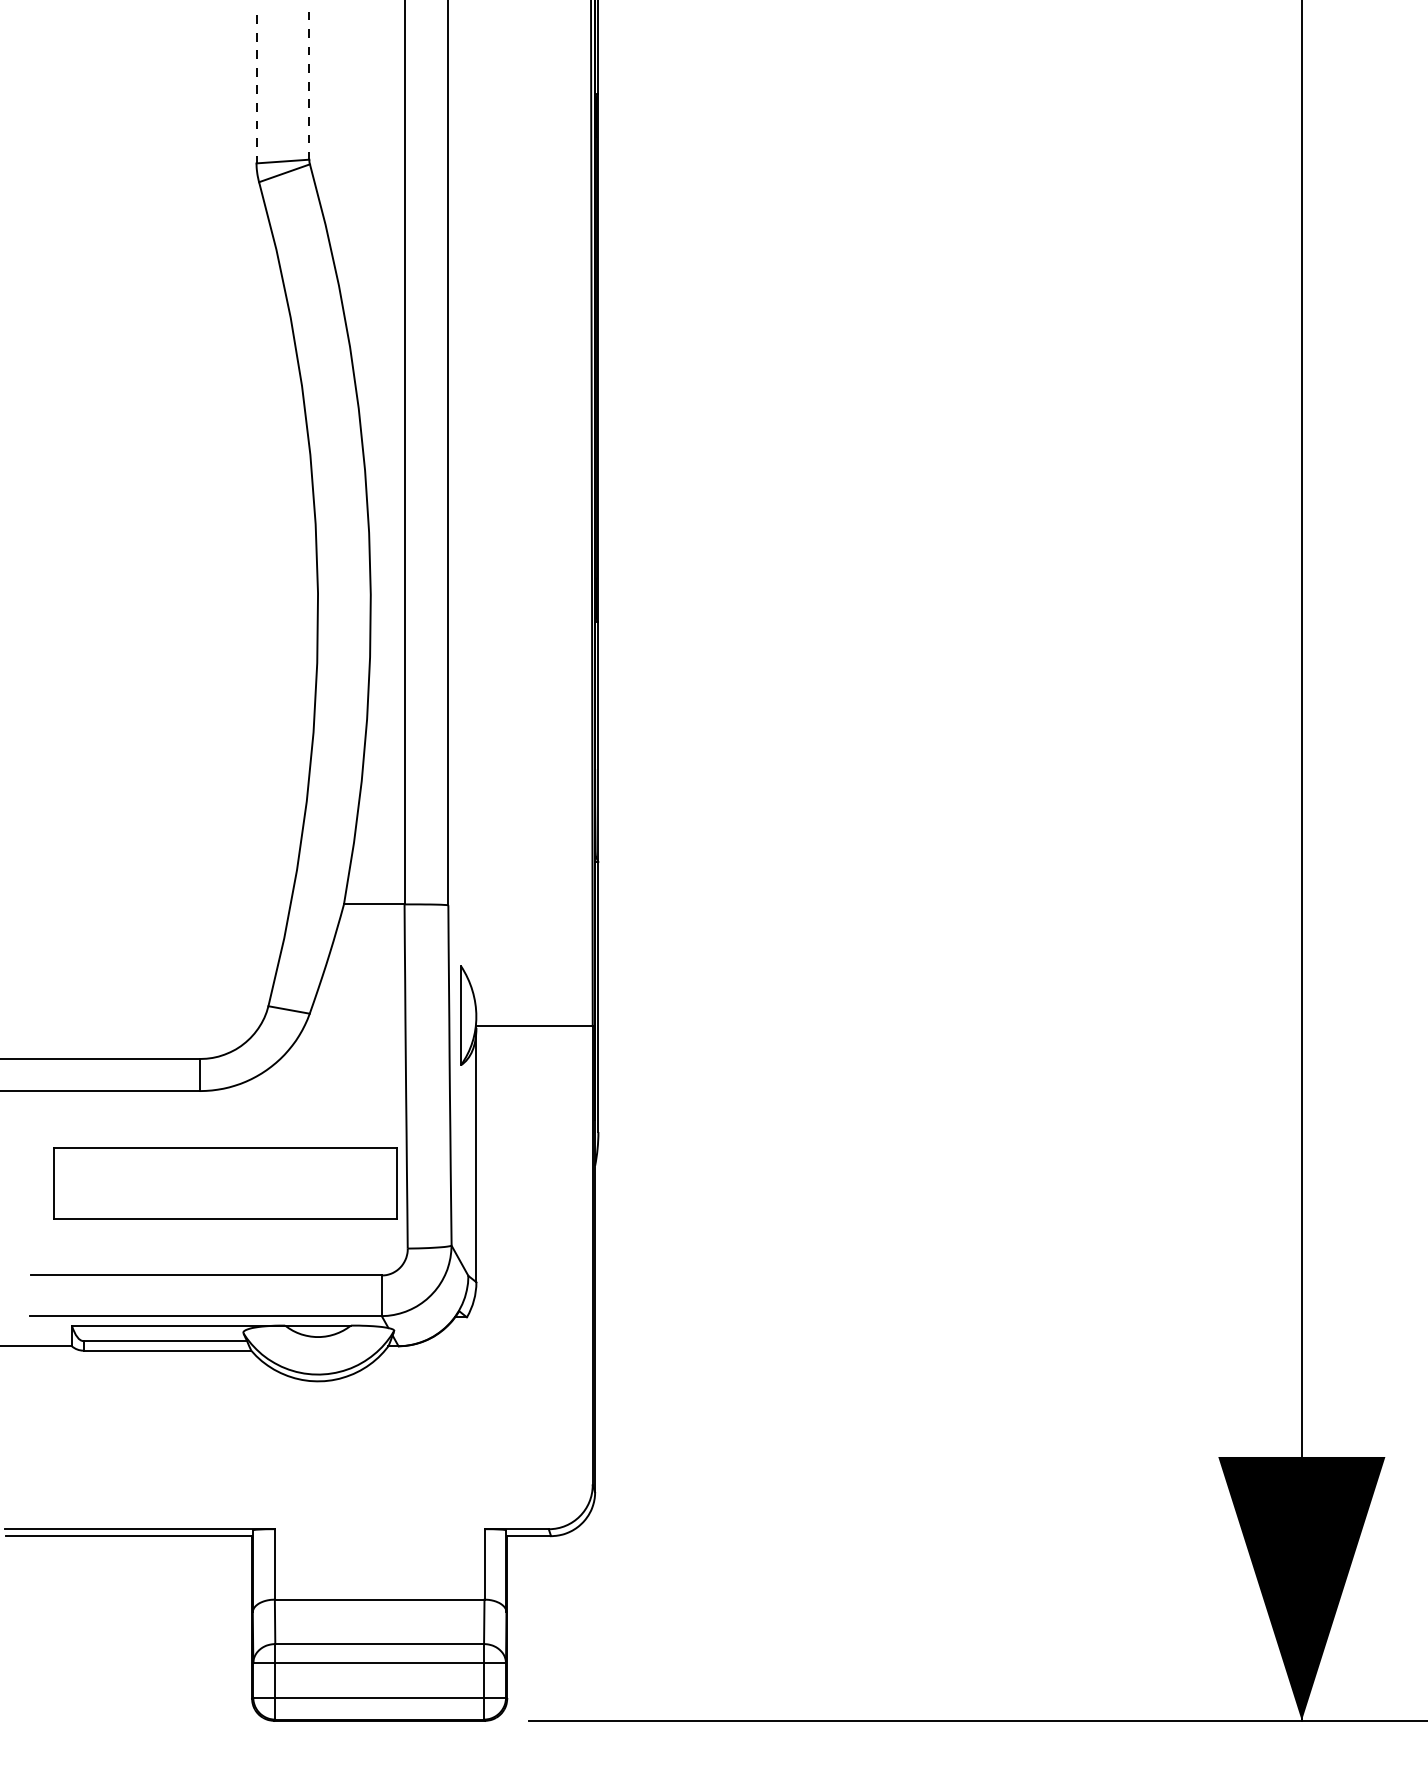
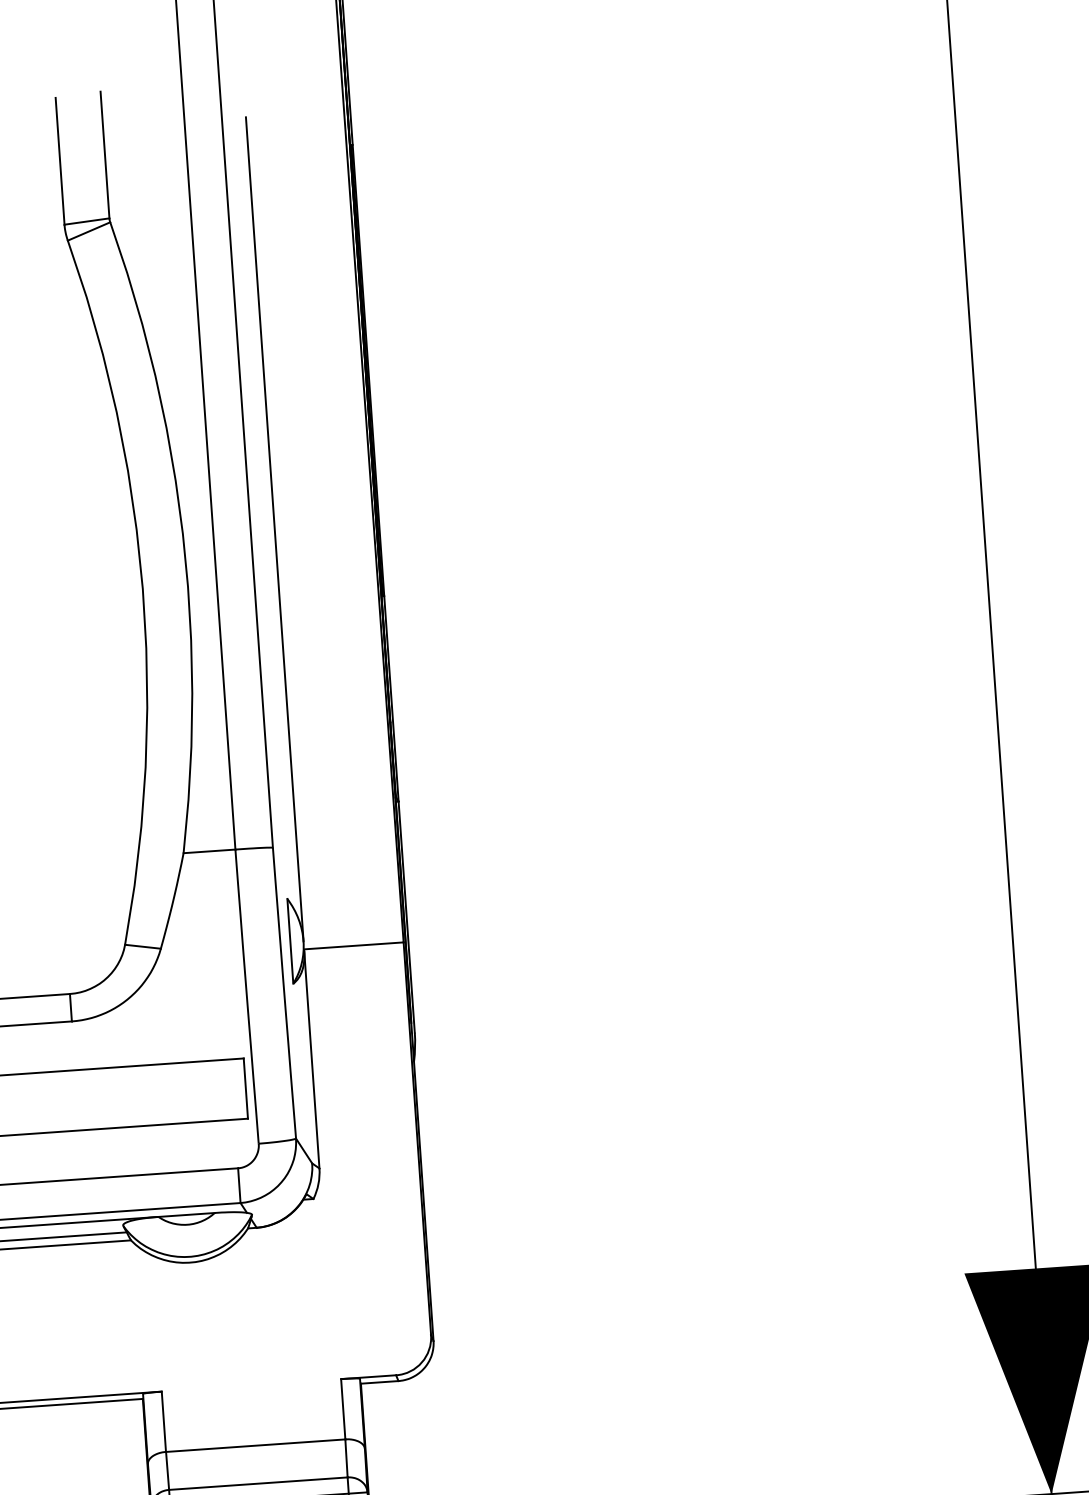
line: (309, 86) -> (105, 155), dashed -> solid
line: (256, 89) -> (60, 161), dashed -> solid
line: (476, 534) -> (274, 528), added

